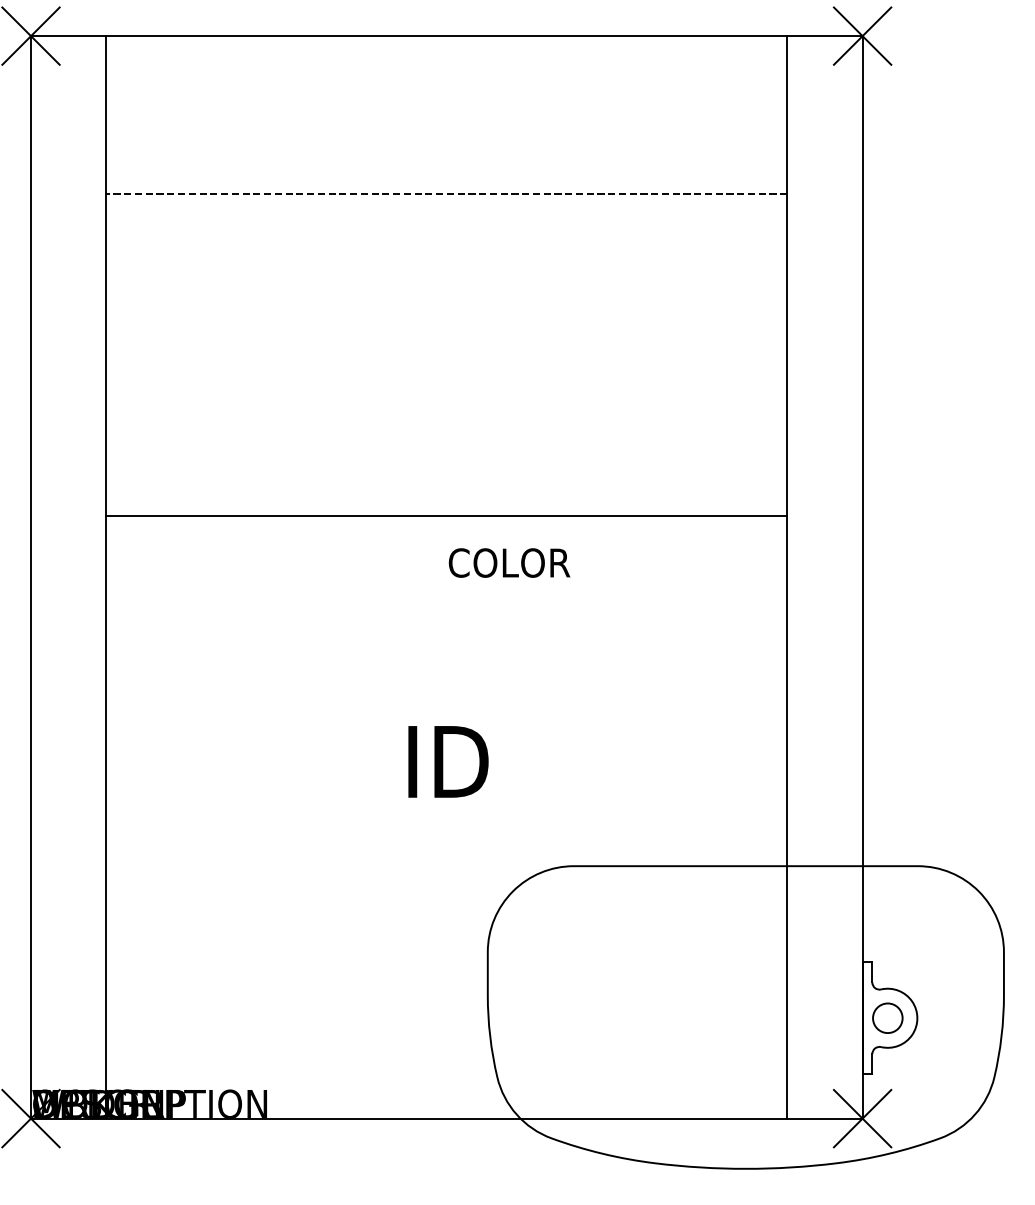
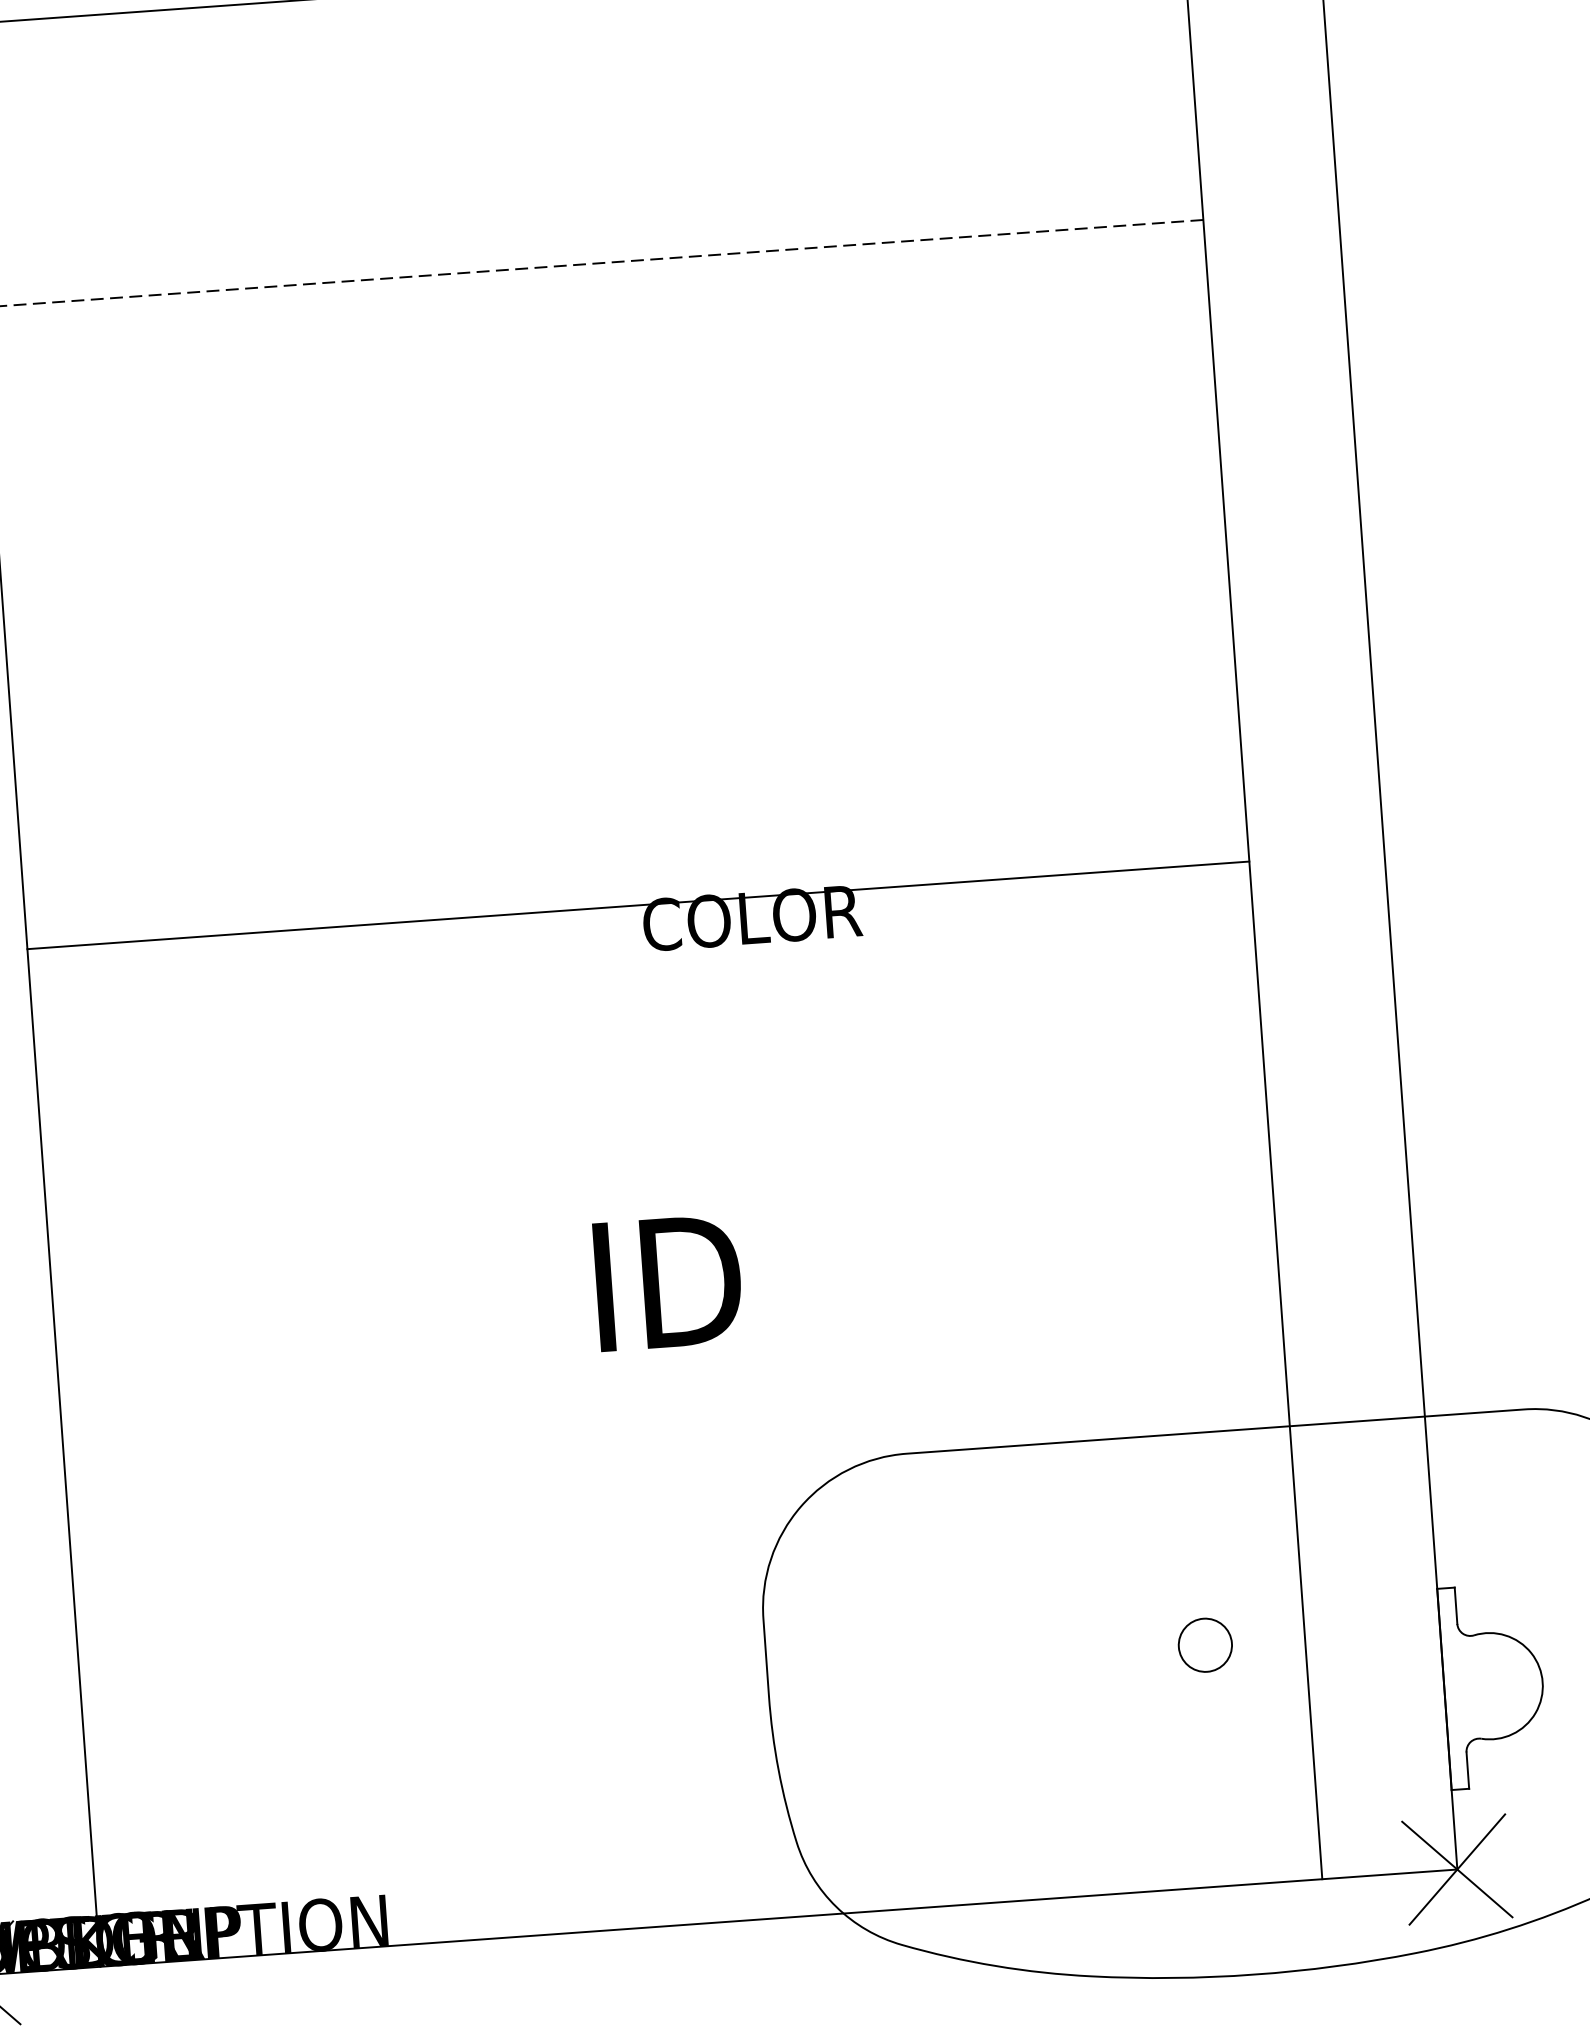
line: (446, 516) -> (637, 905), moved
circle: (887, 1017) -> (1204, 1643), moved

